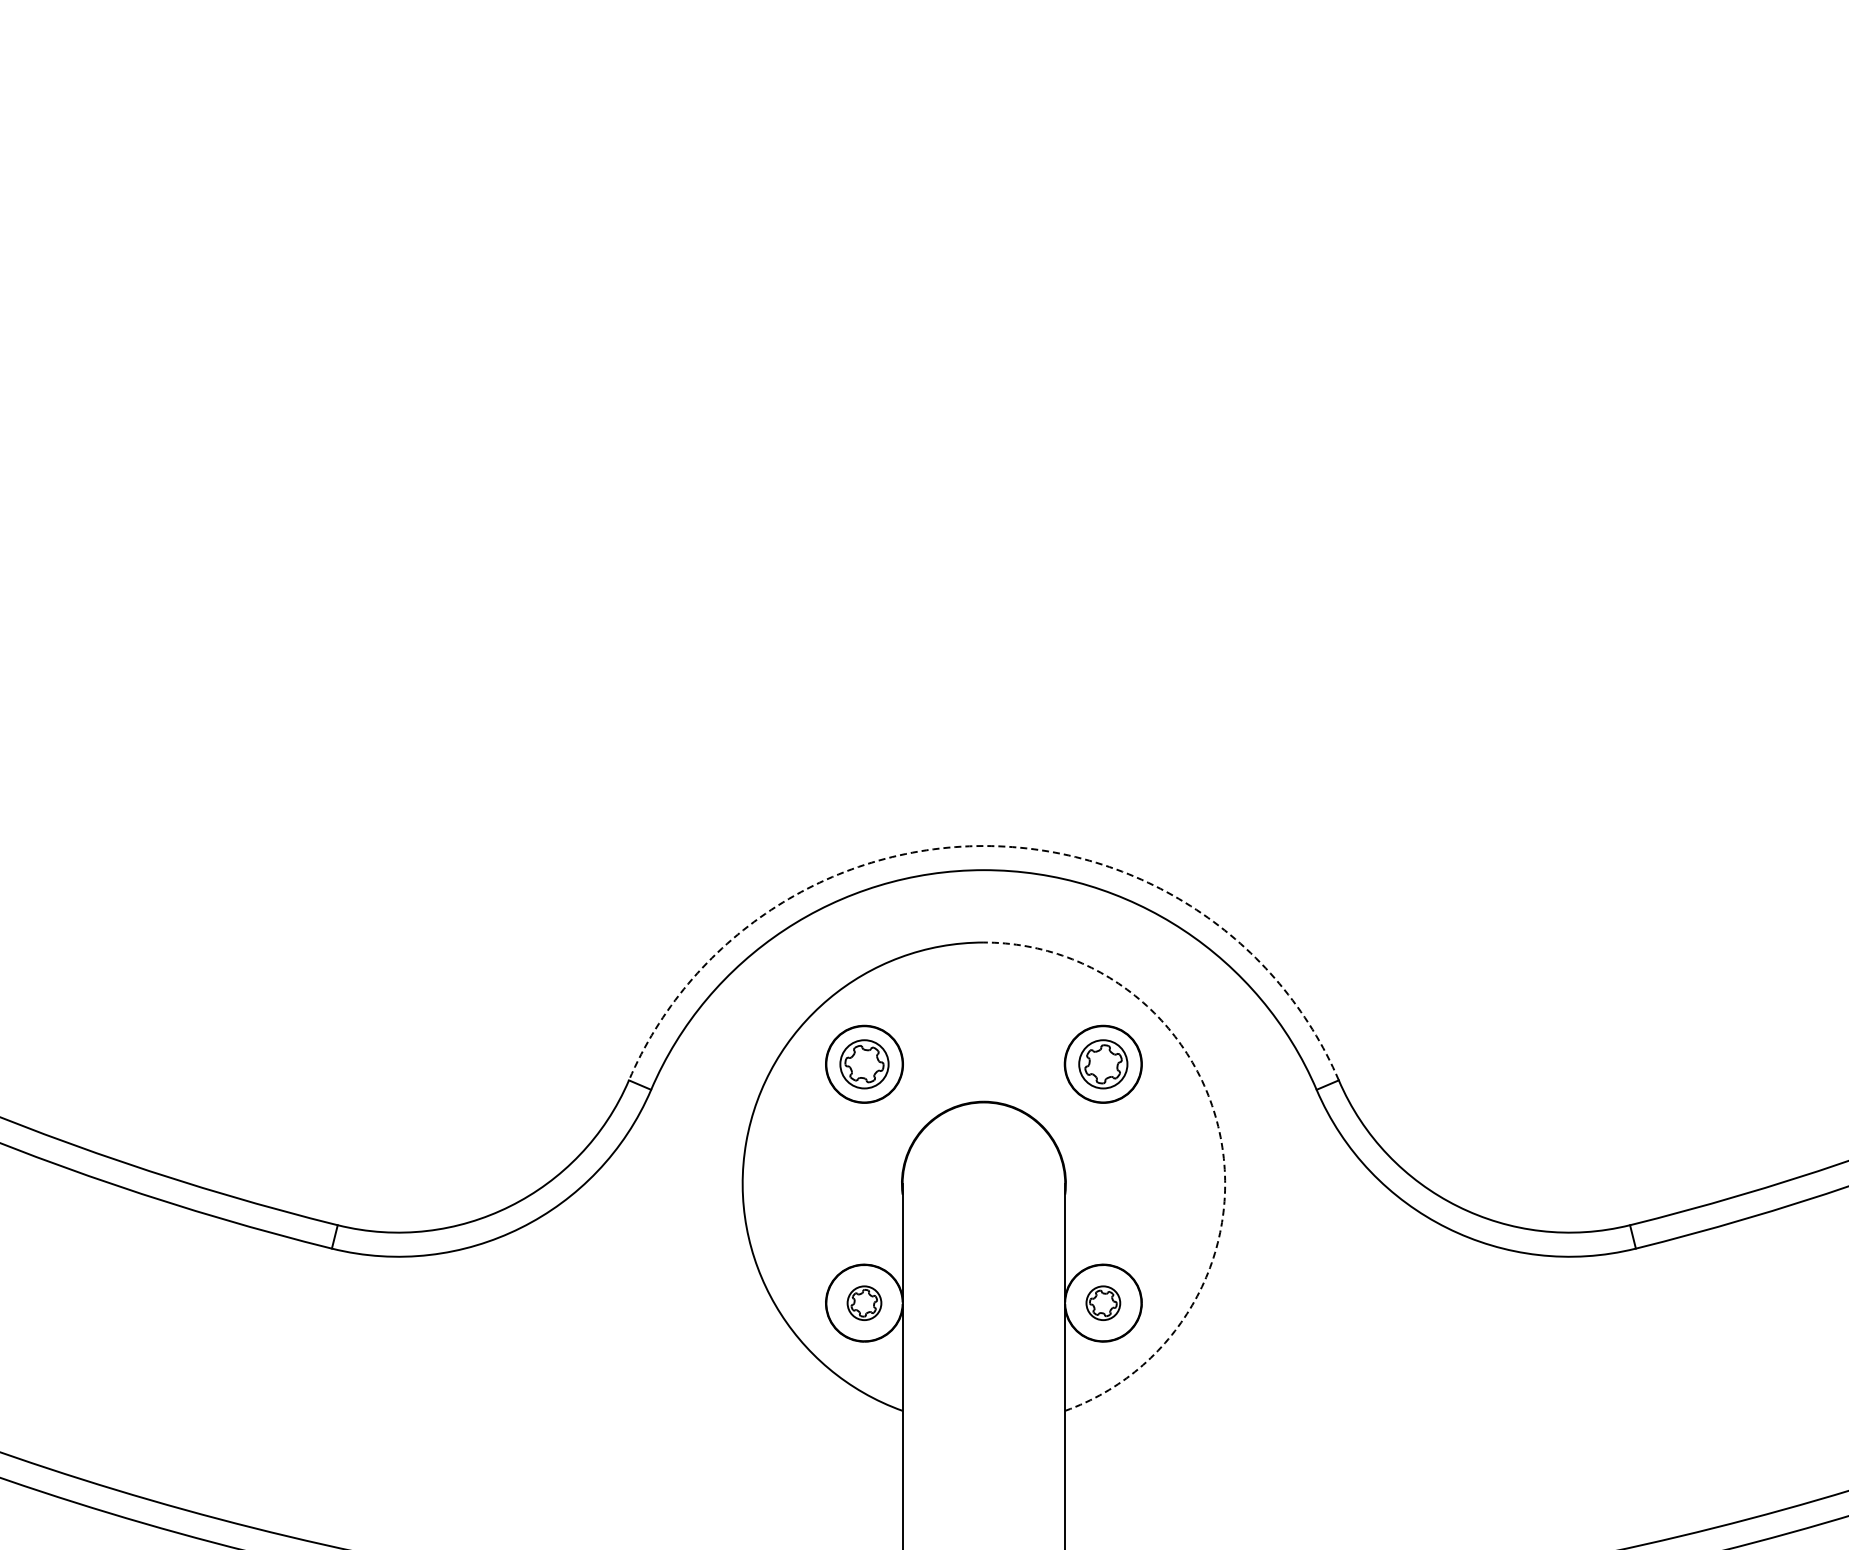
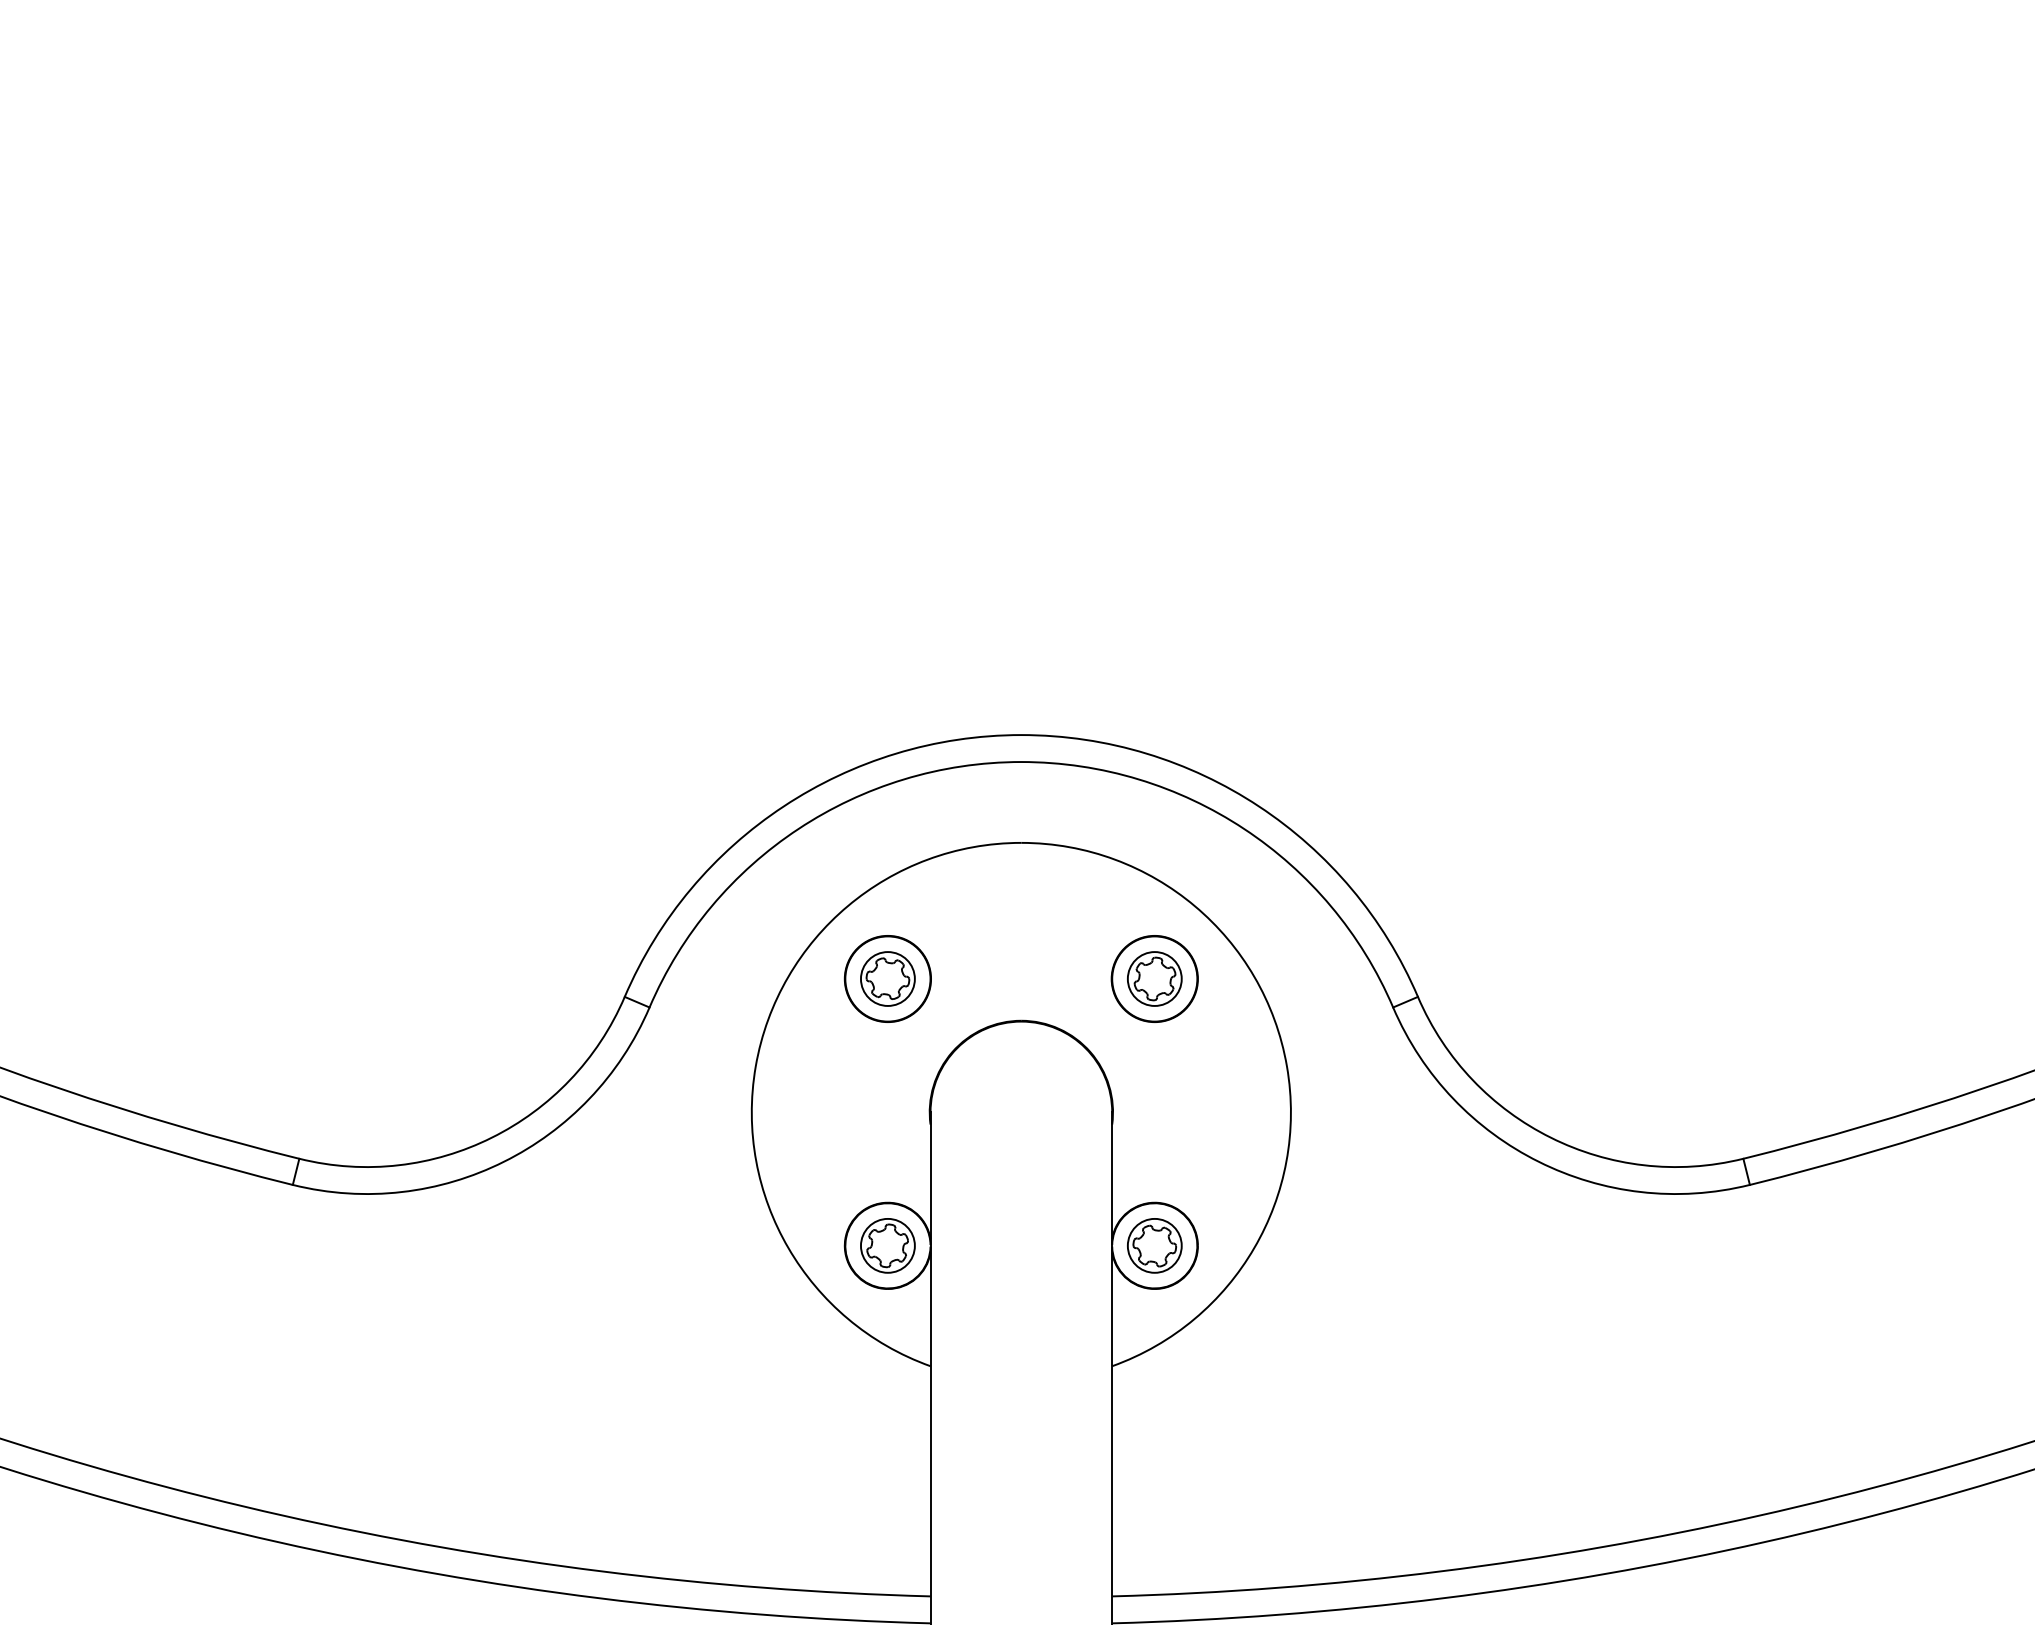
arc: (983, 846) -> (1020, 735), dashed -> solid
arc: (1221, 1142) -> (1286, 1066), dashed -> solid
part: (864, 1303) -> (887, 1246), size x1.43
part: (1103, 1303) -> (1154, 1246), size x1.43

